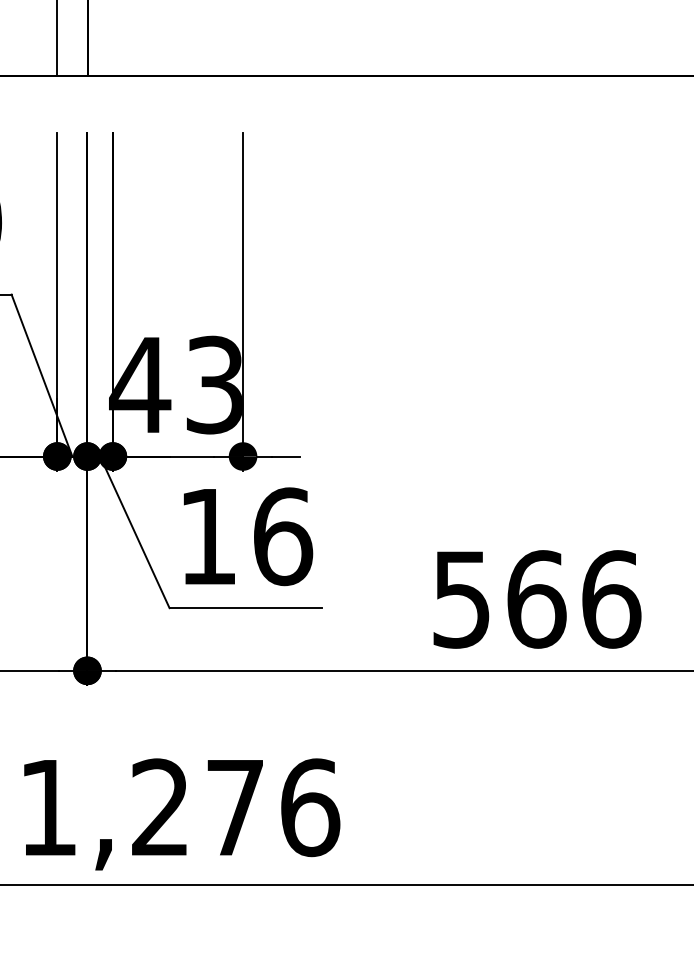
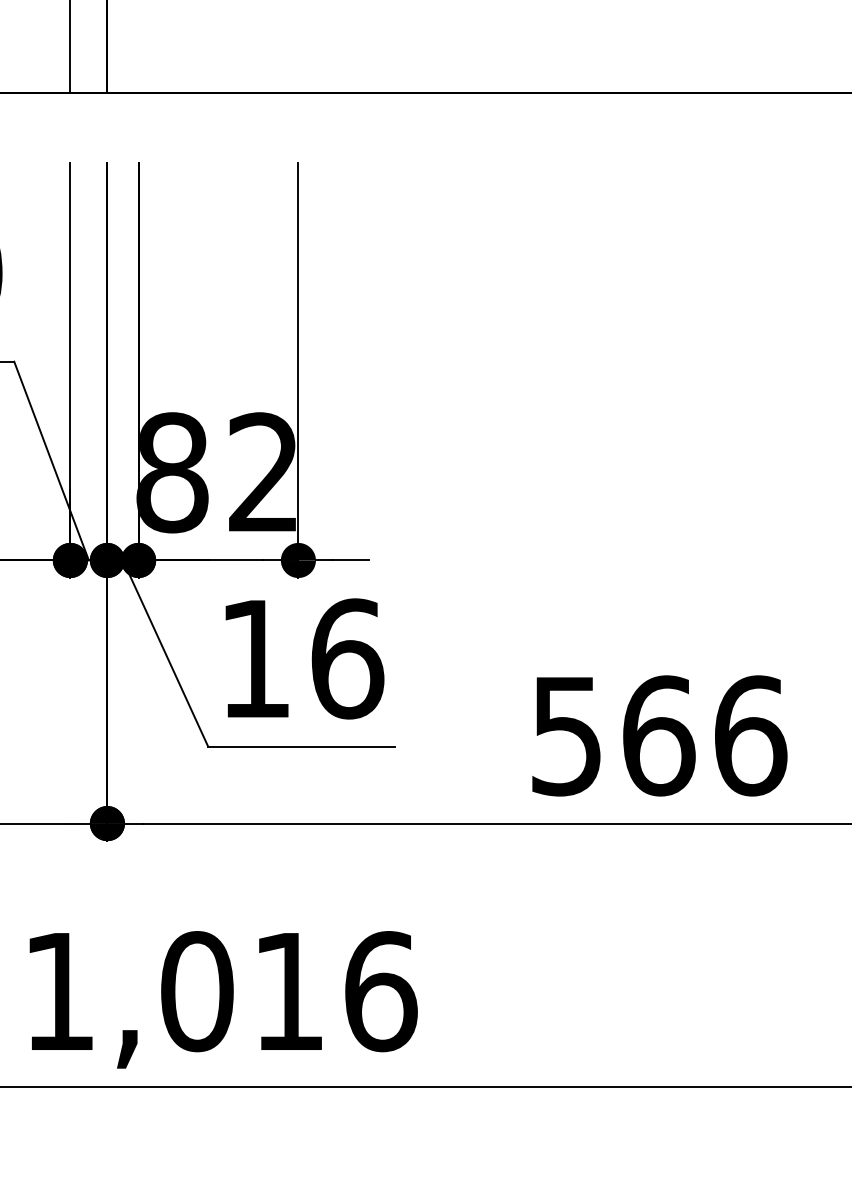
text: (175, 384) -> (215, 472), 43 -> 82
text: (196, 807) -> (241, 991), 1,276 -> 1,016

